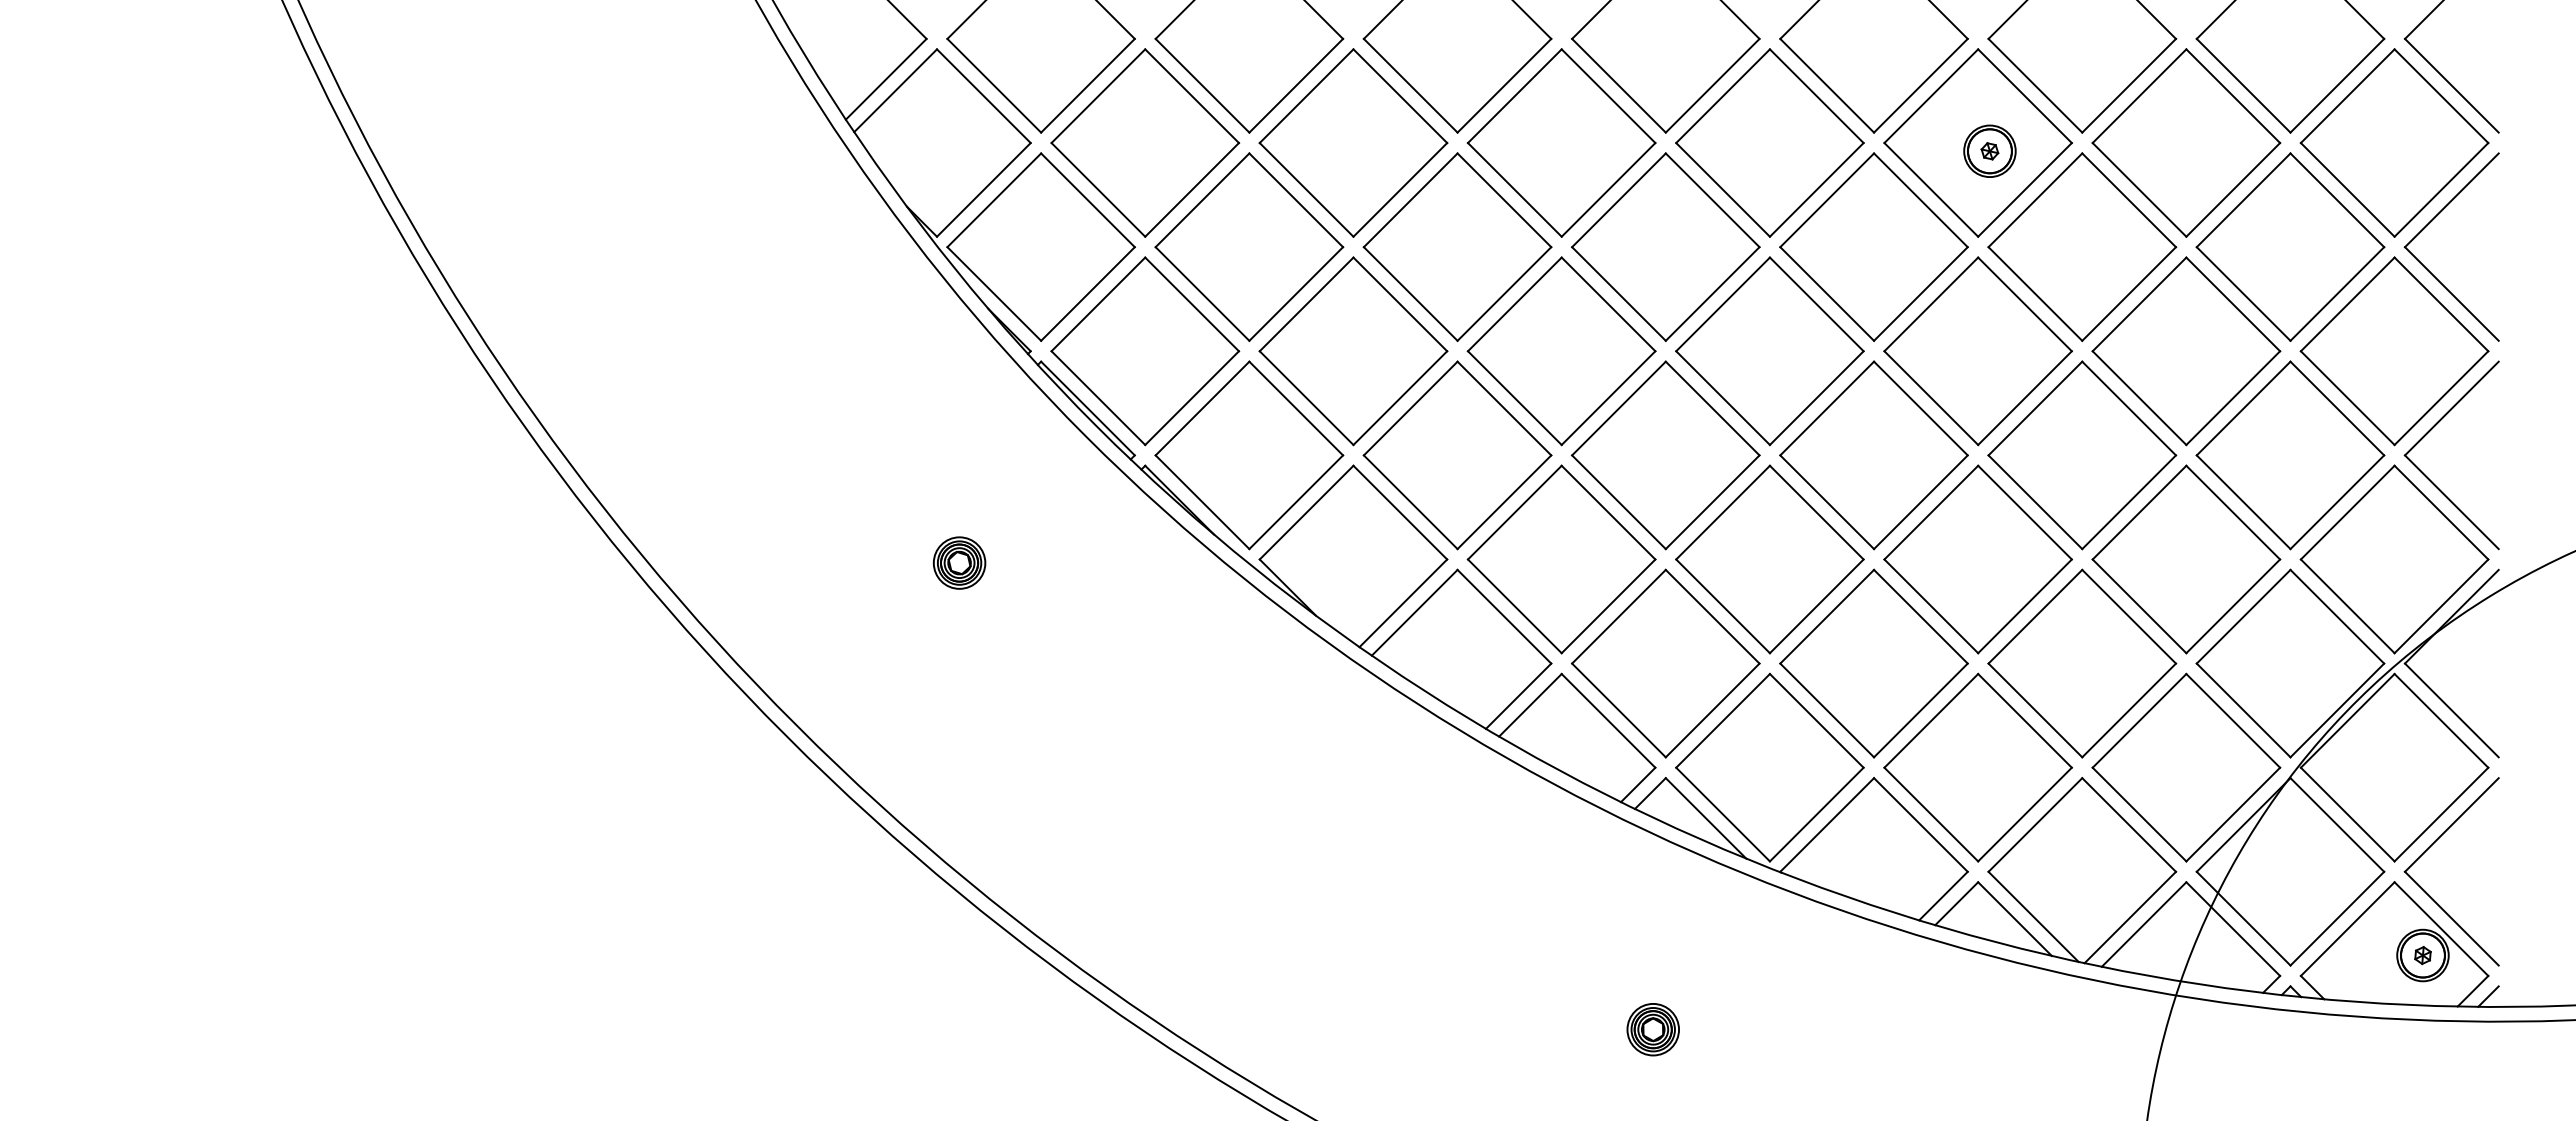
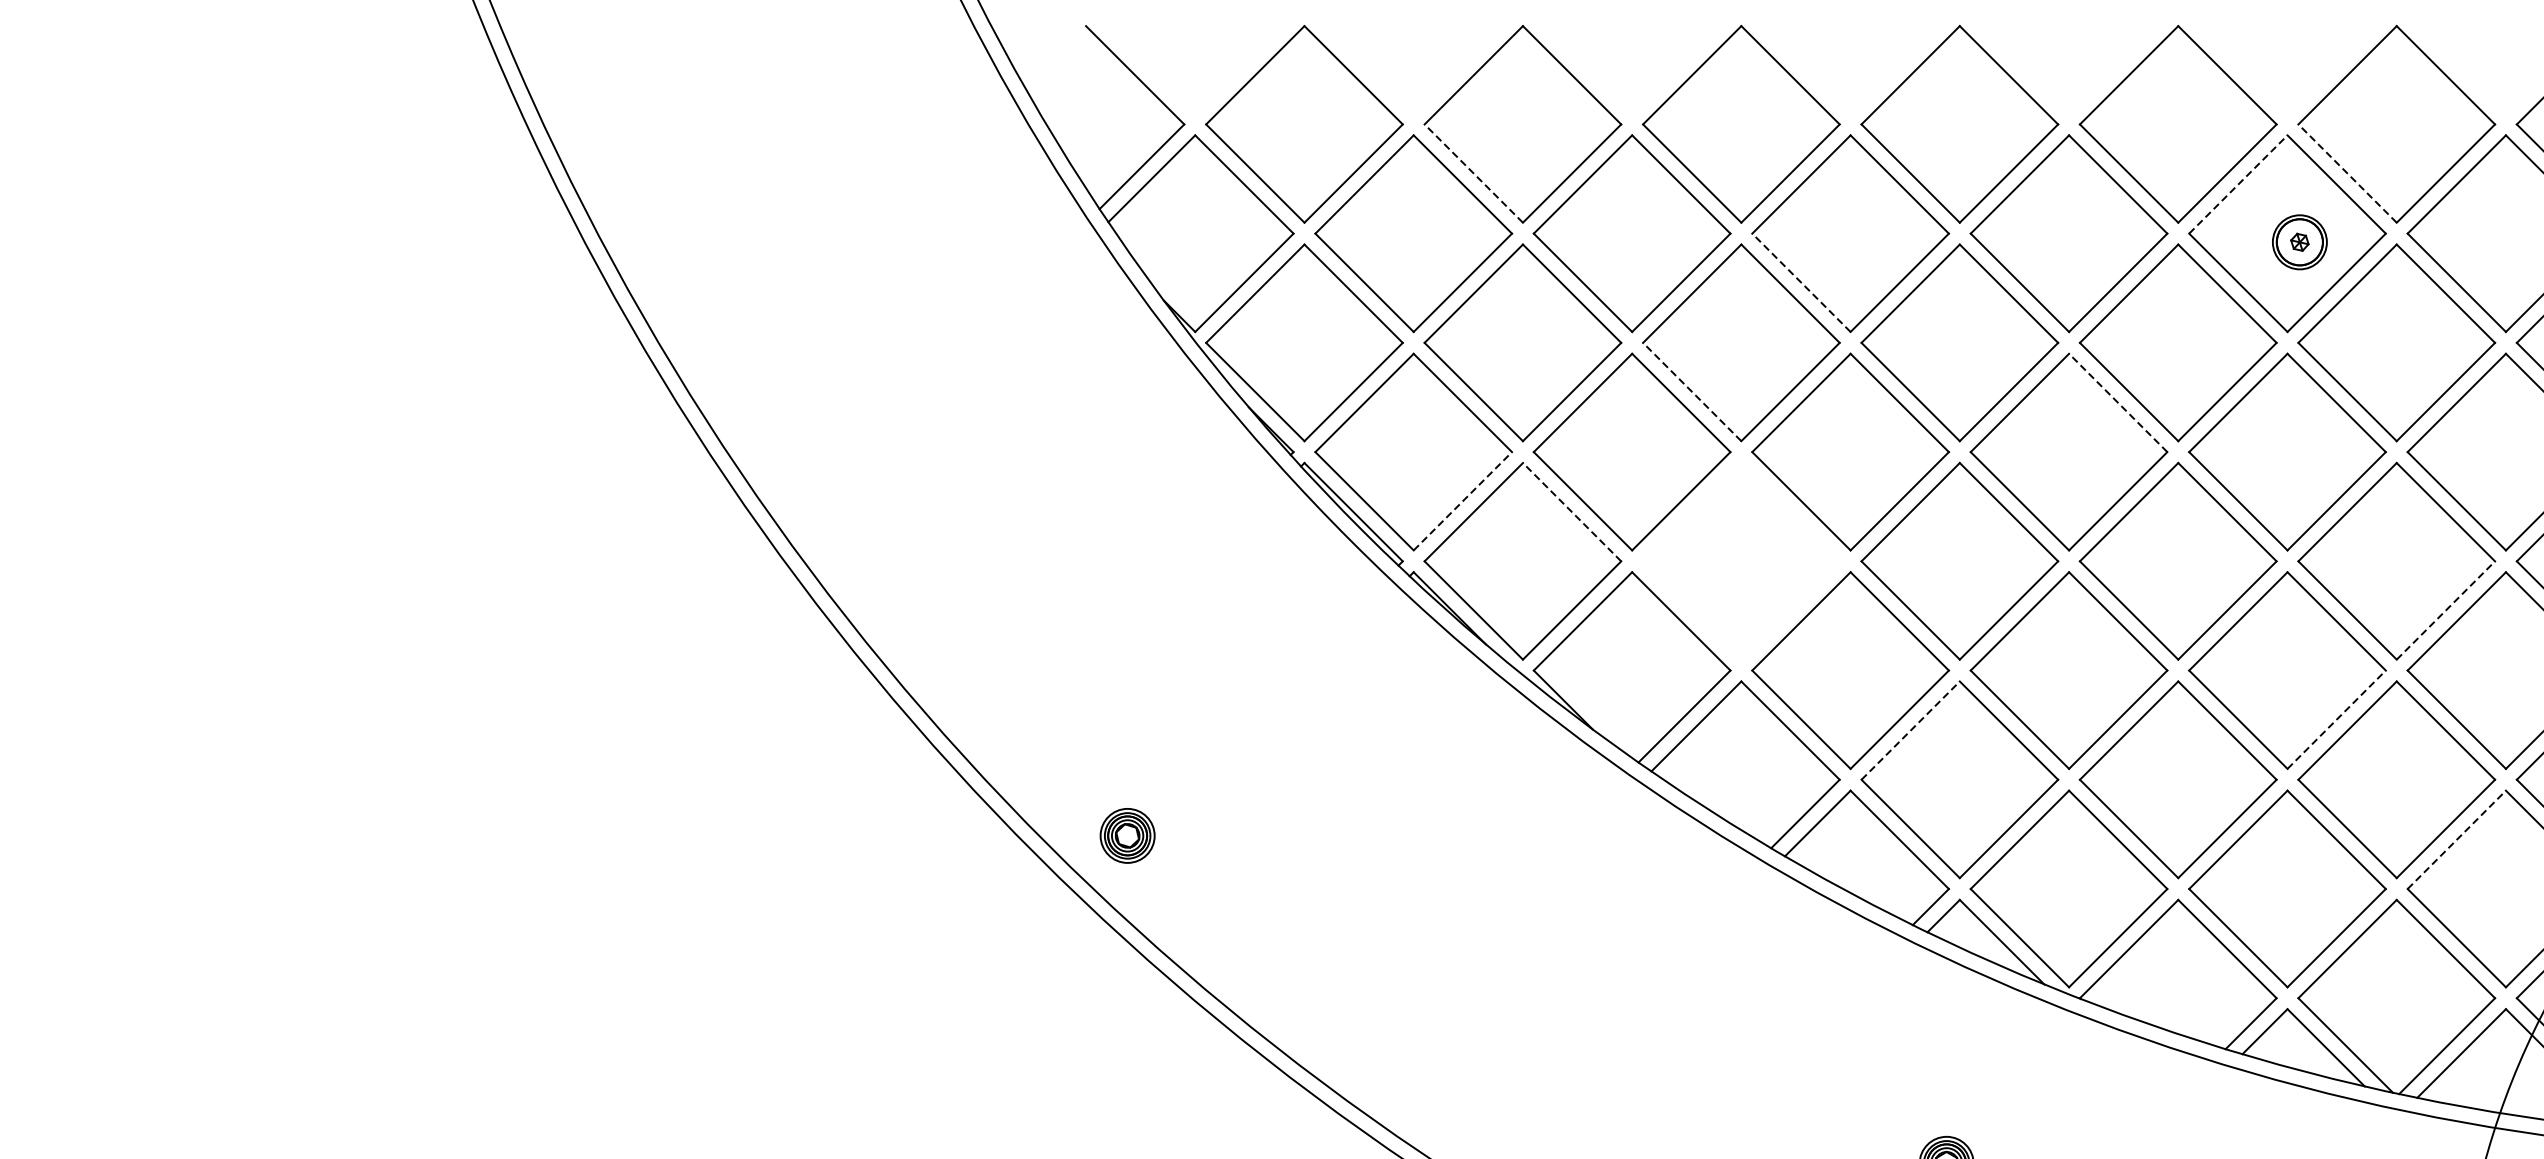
line: (1202, 85) -> (1473, 173), solid -> dashed
line: (2035, 85) -> (2347, 173), solid -> dashed
line: (1931, 95) -> (2238, 183), solid -> dashed
line: (1514, 189) -> (1801, 282), solid -> dashed
line: (1410, 293) -> (1691, 391), solid -> dashed
line: (1816, 304) -> (2117, 403), solid -> dashed
line: (1192, 397) -> (1463, 500), solid -> dashed
line: (1295, 408) -> (1571, 512), solid -> dashed
part: (1457, 455) -> (1741, 561), removed
line: (2129, 501) -> (2446, 609), solid -> dashed
part: (959, 562) -> (1127, 835), moved
line: (2025, 606) -> (2337, 719), solid -> dashed
line: (1619, 616) -> (1911, 730), solid -> dashed
line: (2139, 720) -> (2456, 839), solid -> dashed

